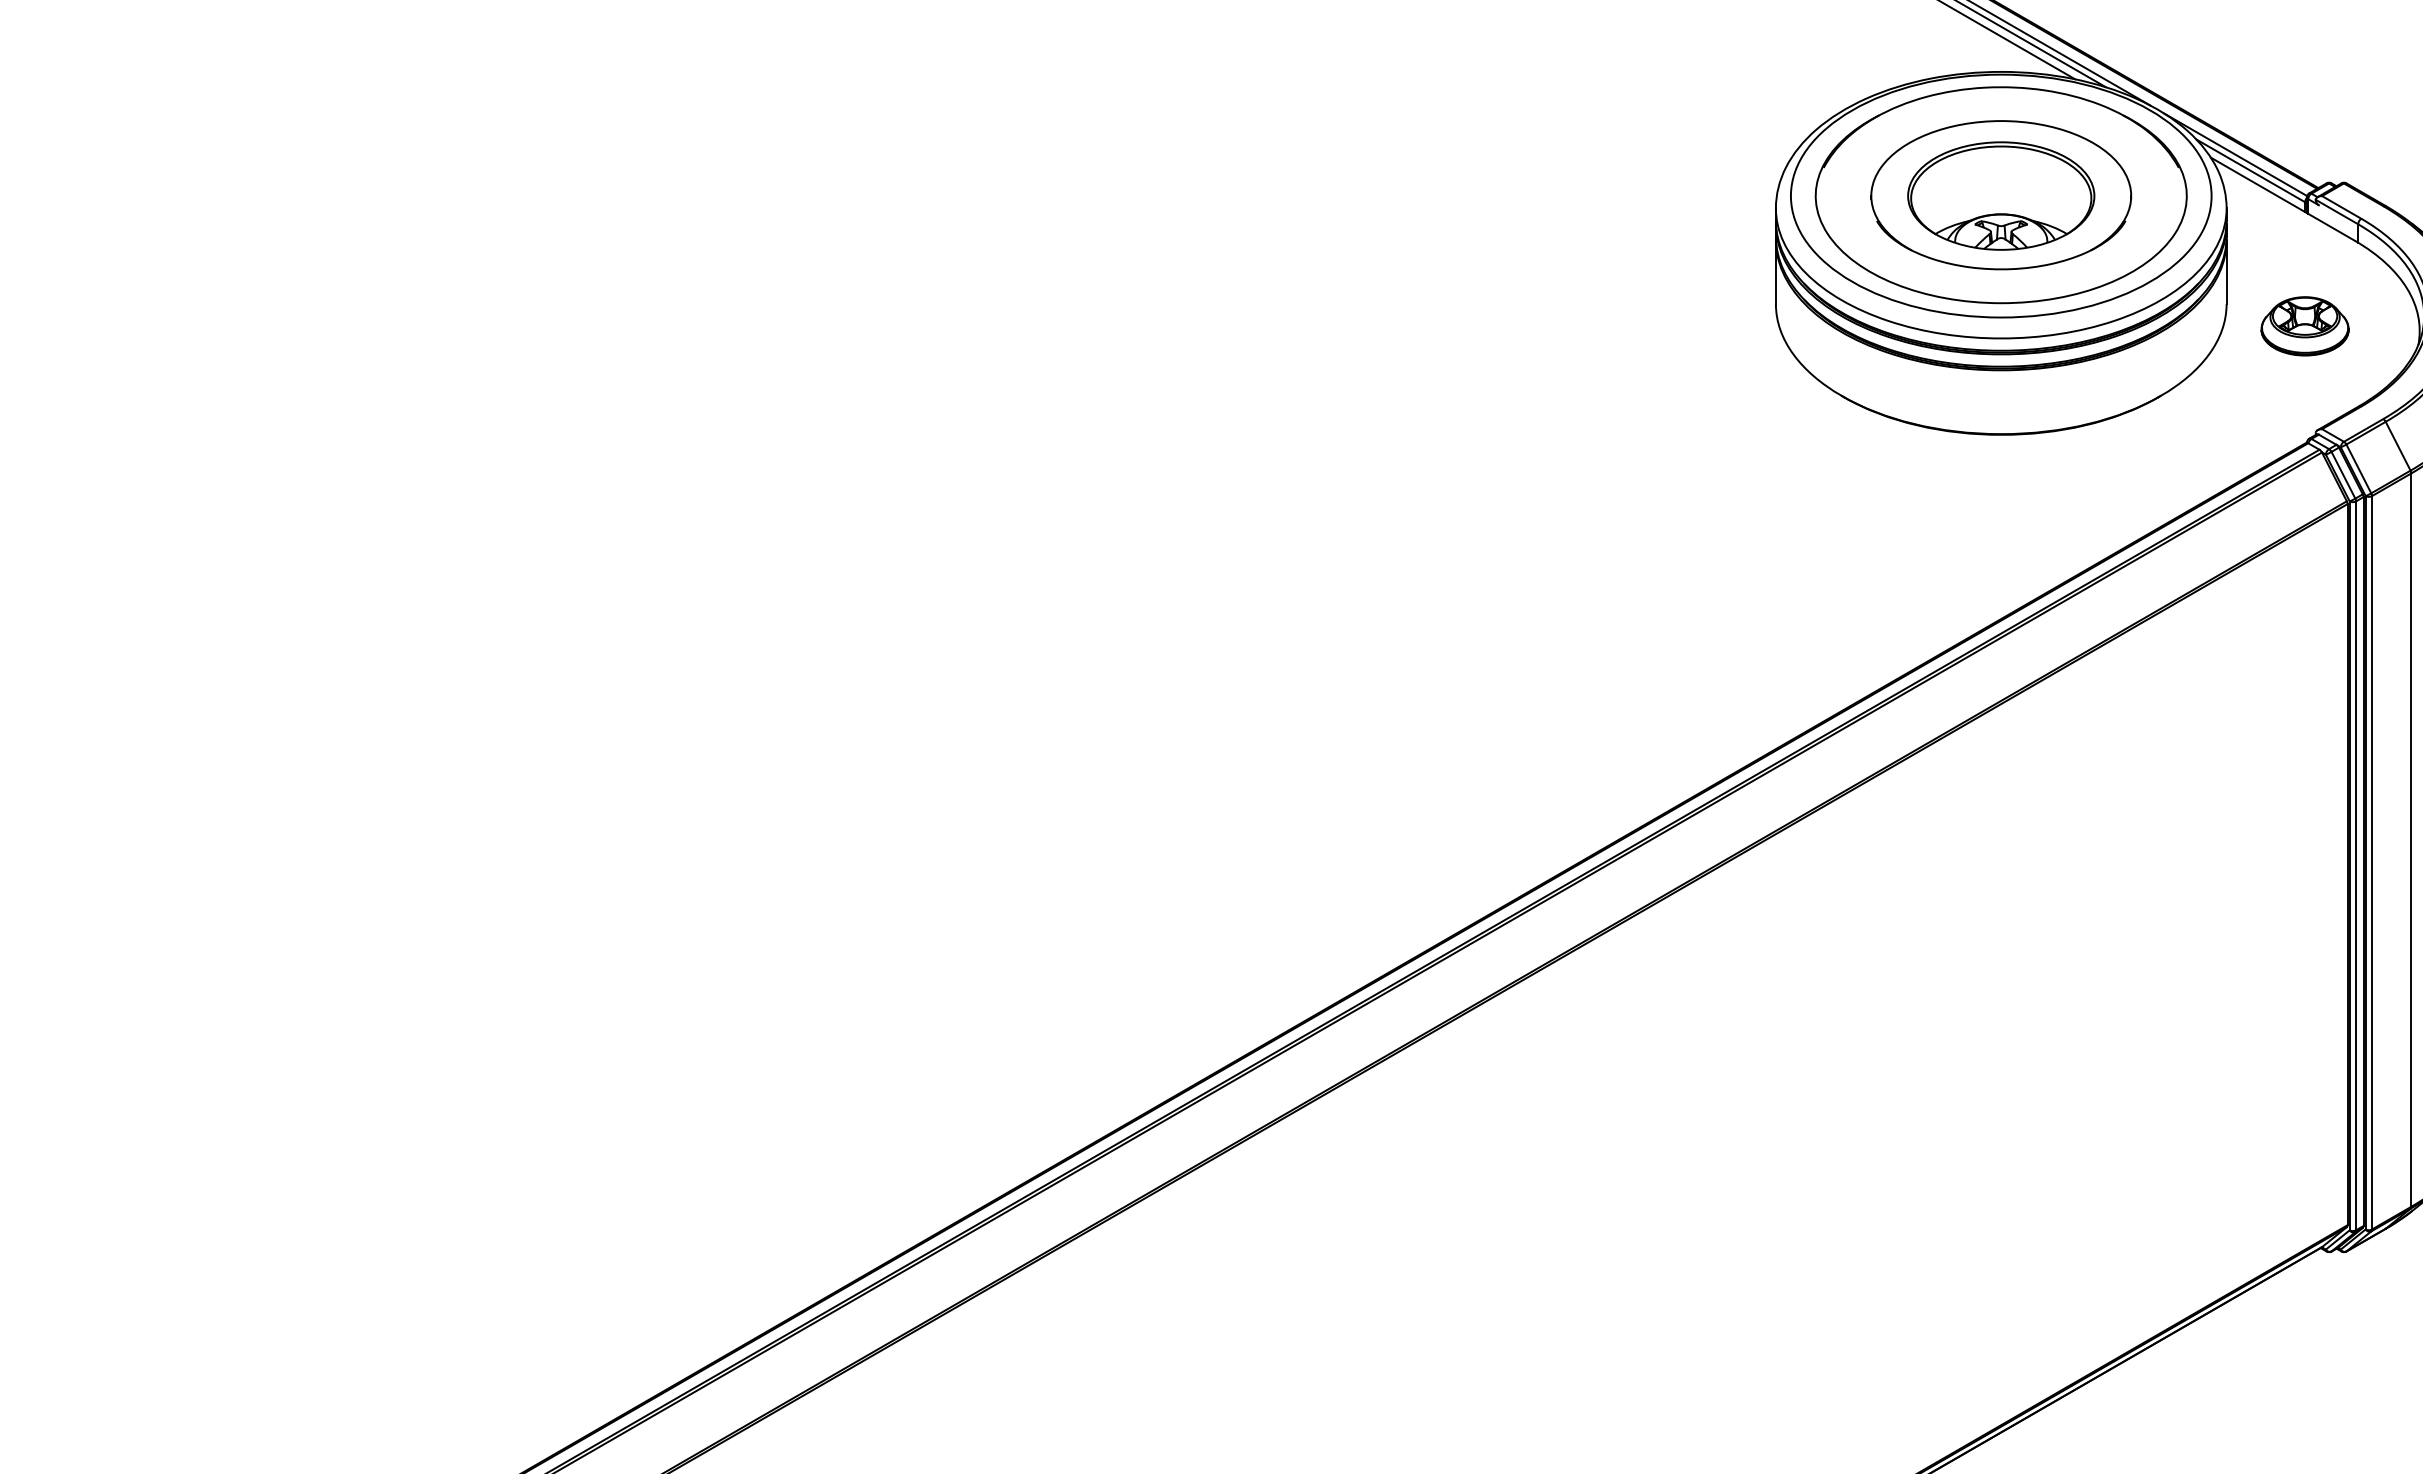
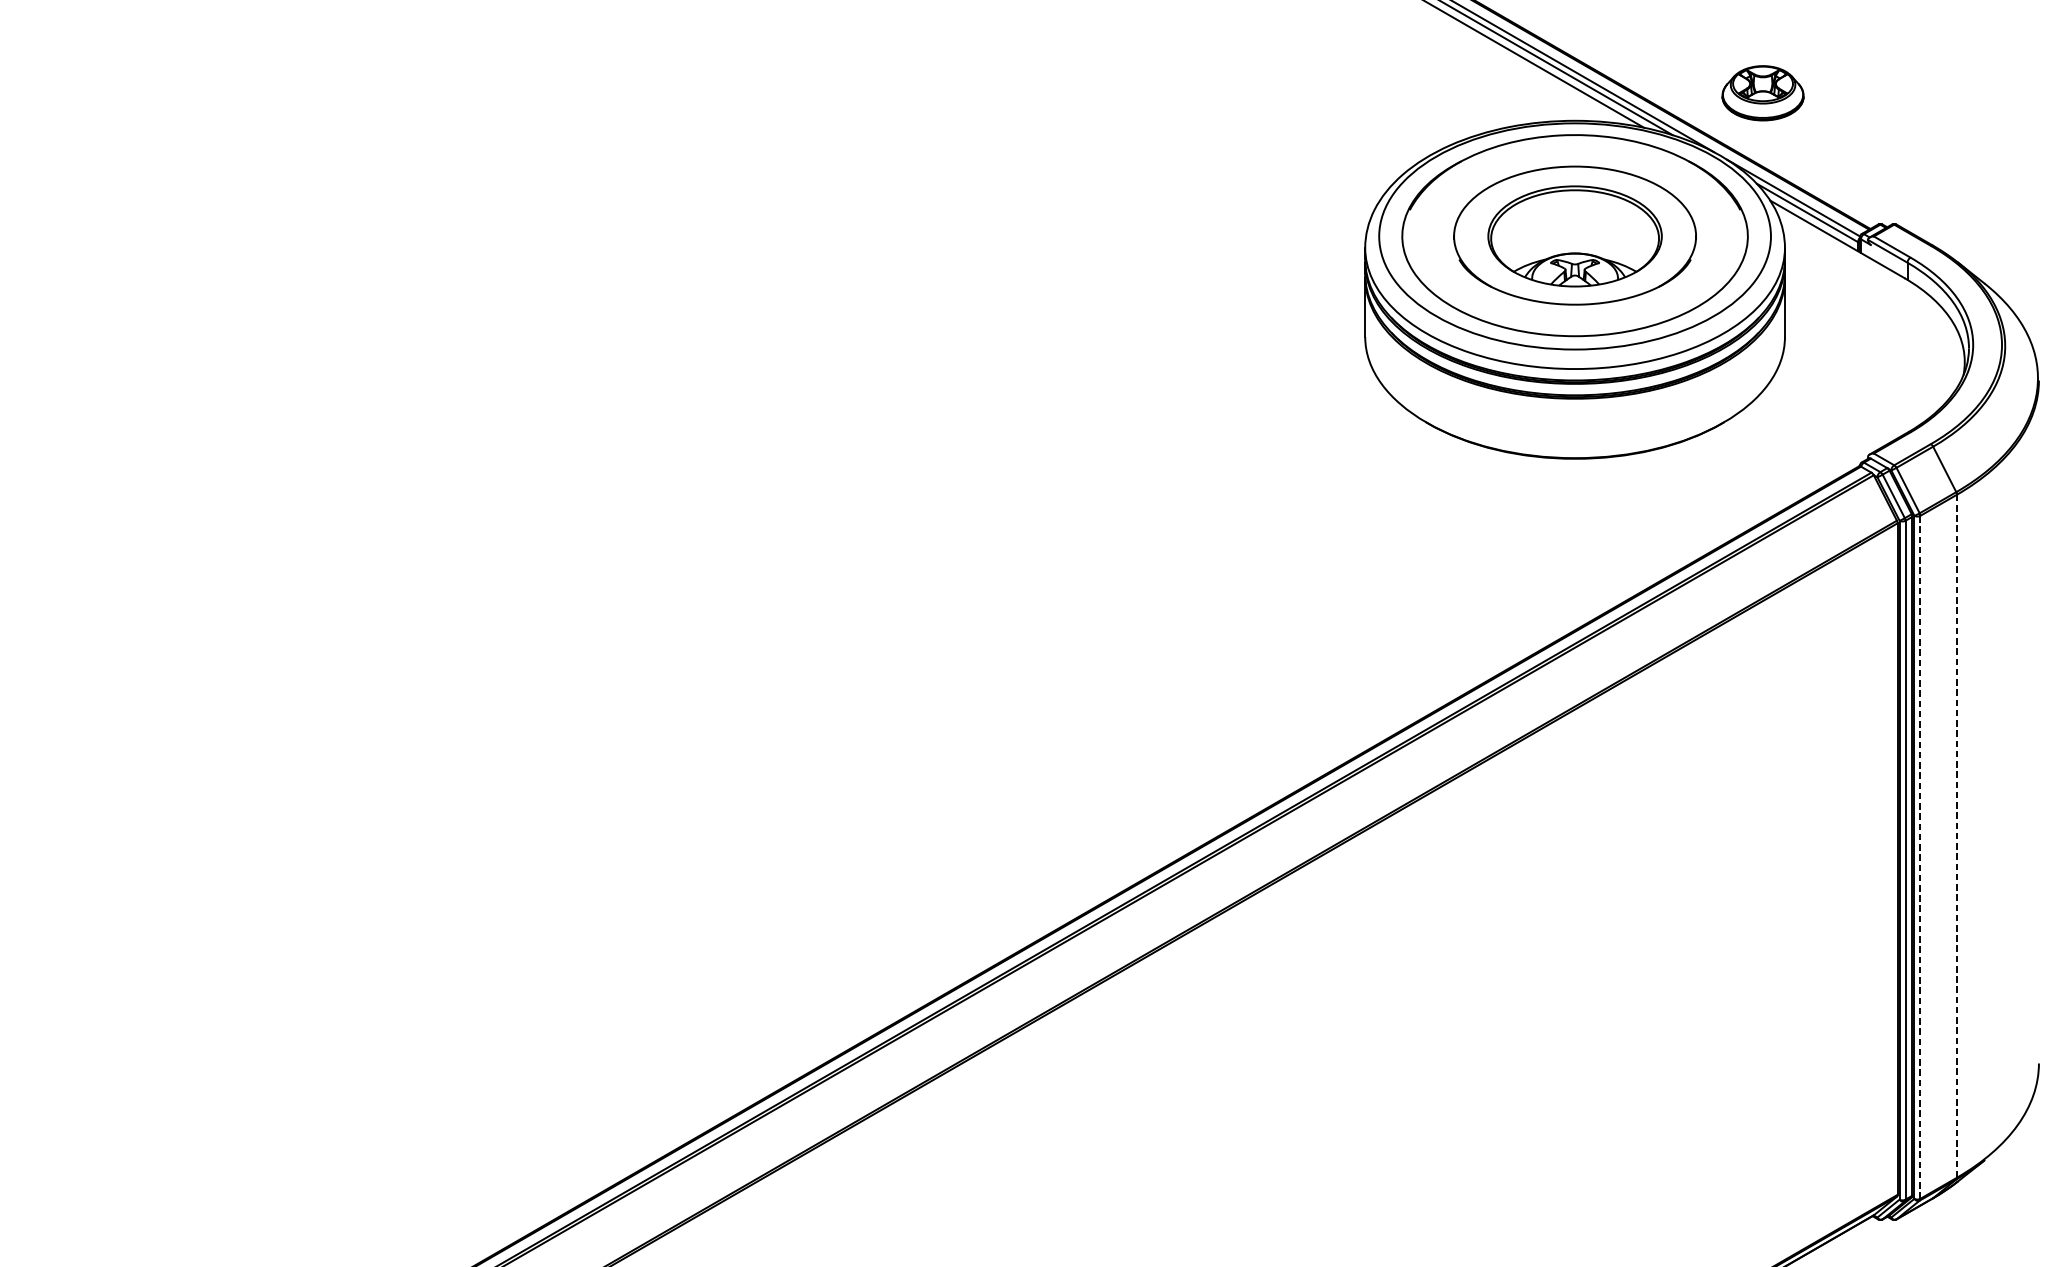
part: (2304, 326) -> (1762, 93), moved
line: (2411, 840) -> (1957, 836), solid -> dashed
line: (2372, 862) -> (1920, 857), solid -> dashed

